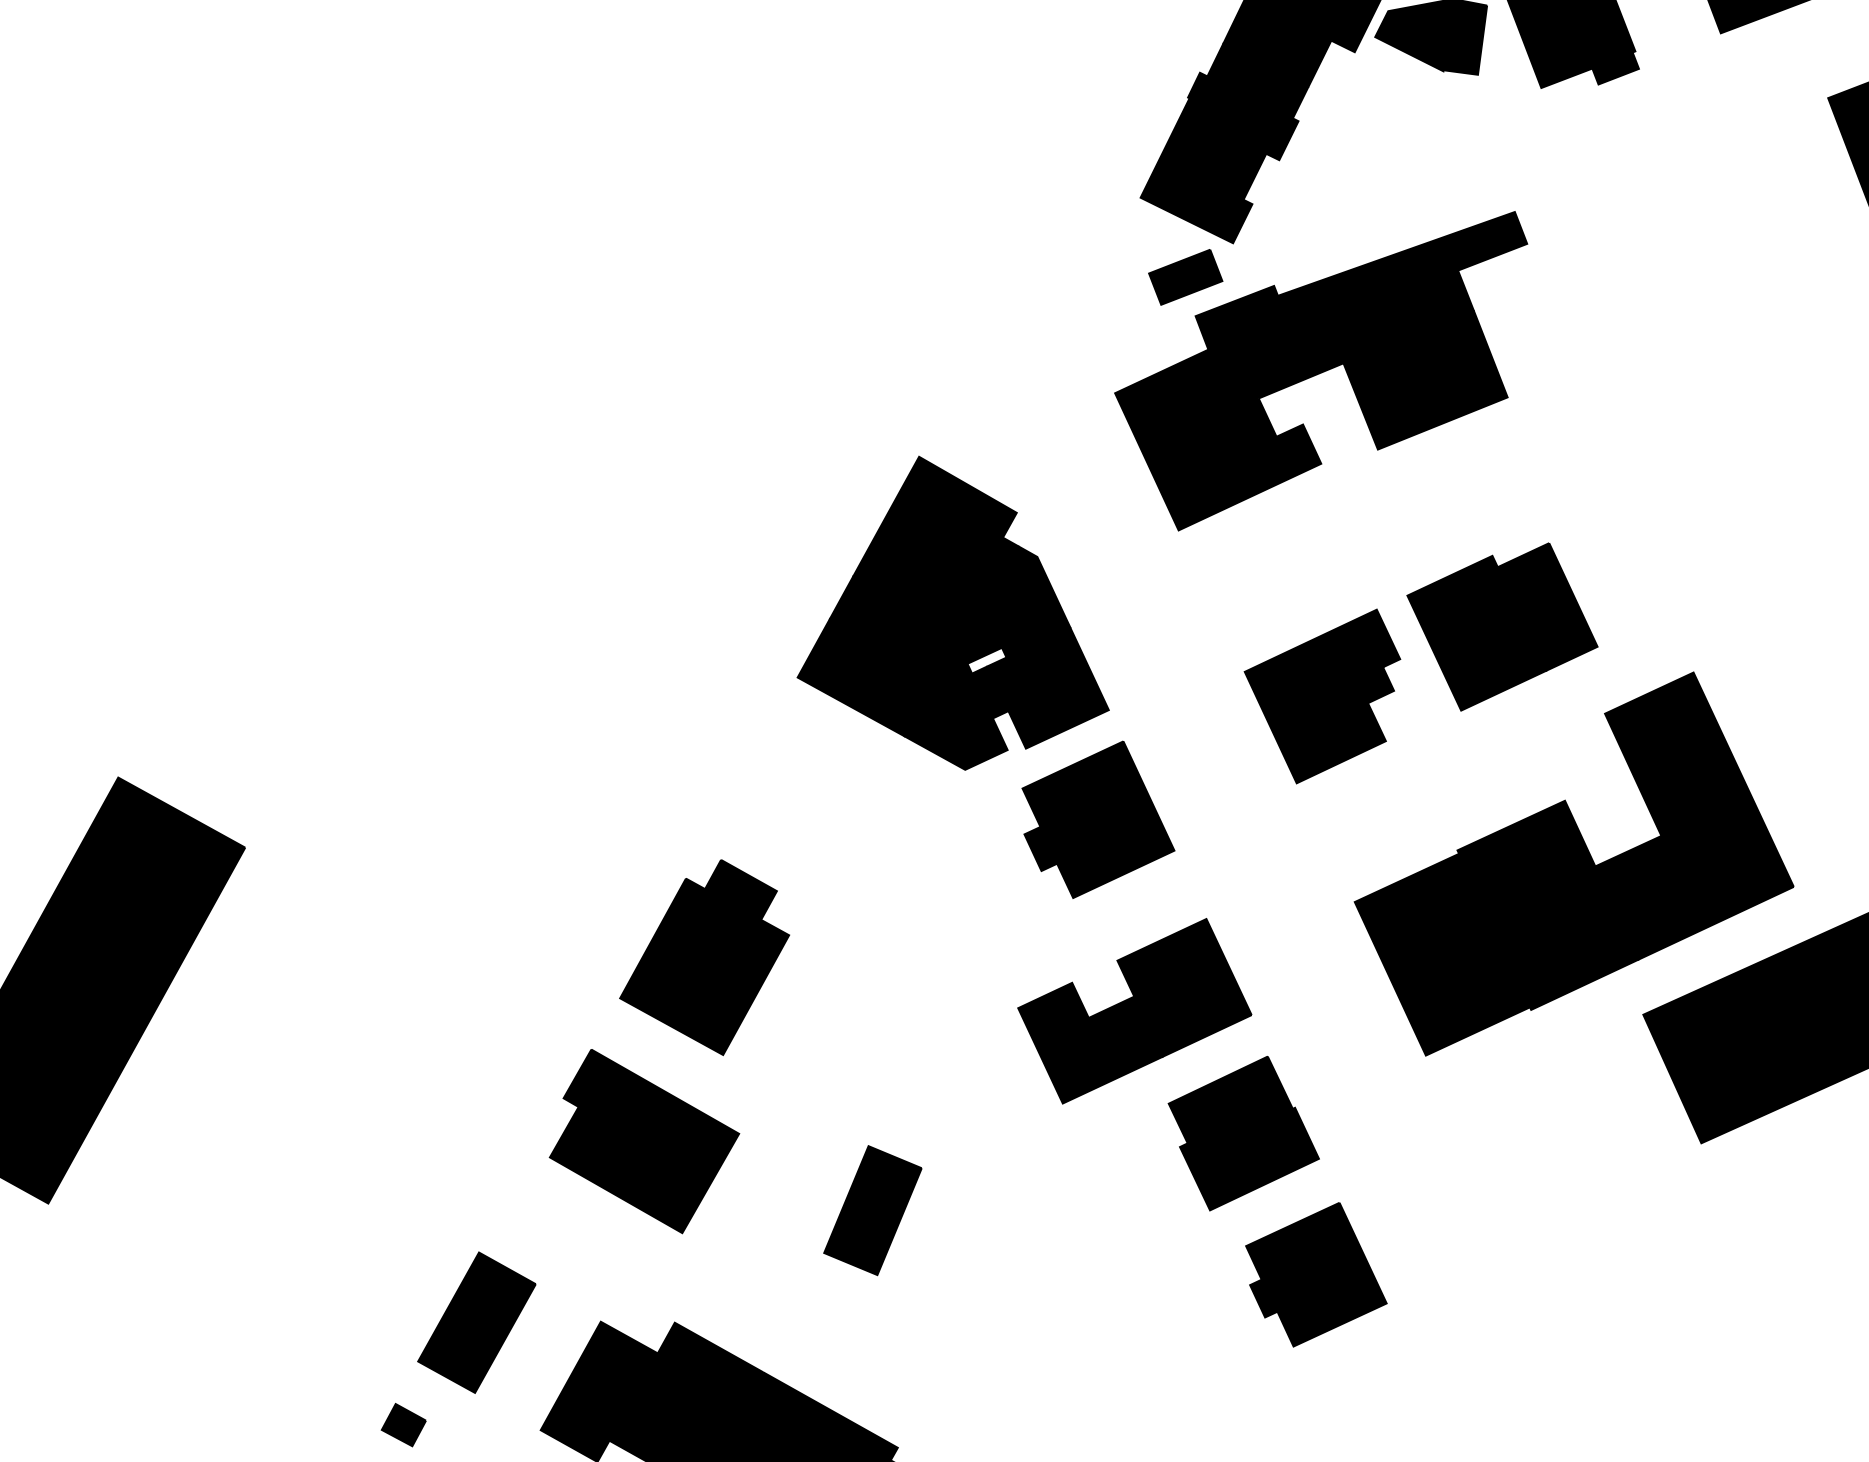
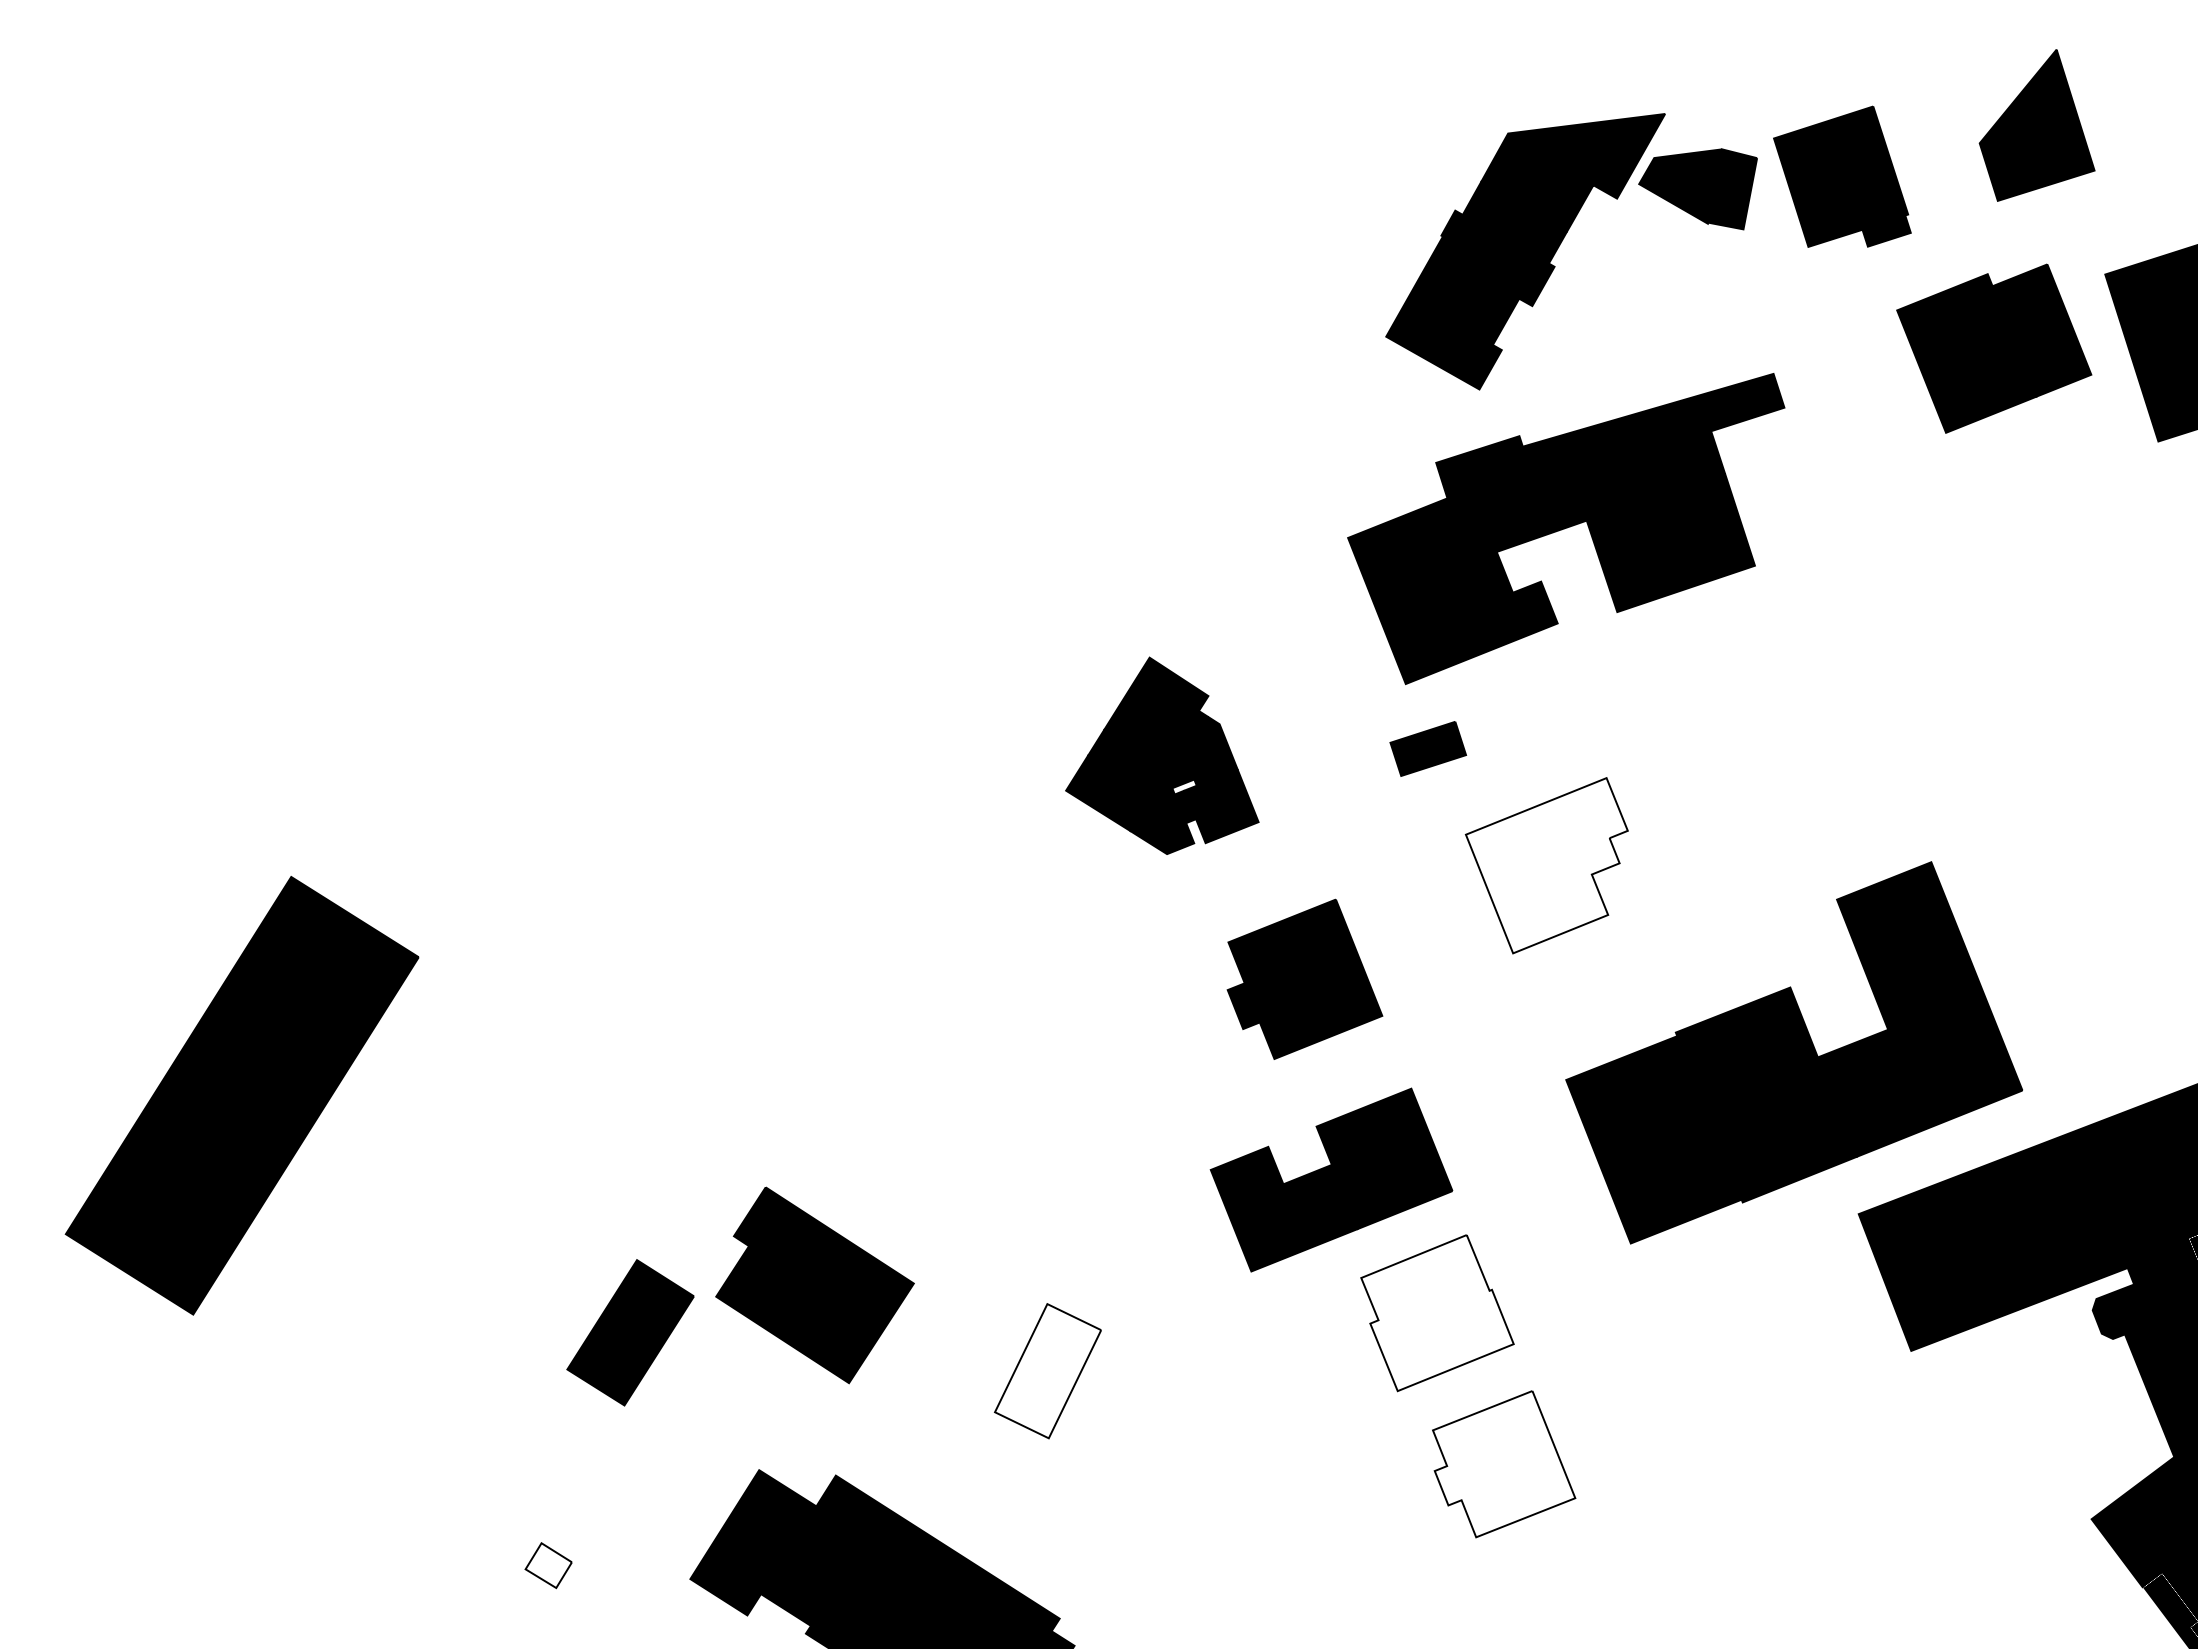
part: (1185, 276) -> (1428, 748), moved
part: (948, 612) -> (1162, 755), size x0.6
part: (1503, 626) -> (1994, 348), moved
fill: (1323, 697) -> (1546, 865), removed
part: (703, 958) -> (887, 1099), removed
fill: (1243, 1133) -> (1437, 1313), removed
fill: (872, 1210) -> (1047, 1371), removed
fill: (1315, 1275) -> (1503, 1464), removed
part: (476, 1322) -> (630, 1332), moved
fill: (403, 1425) -> (548, 1565), removed

